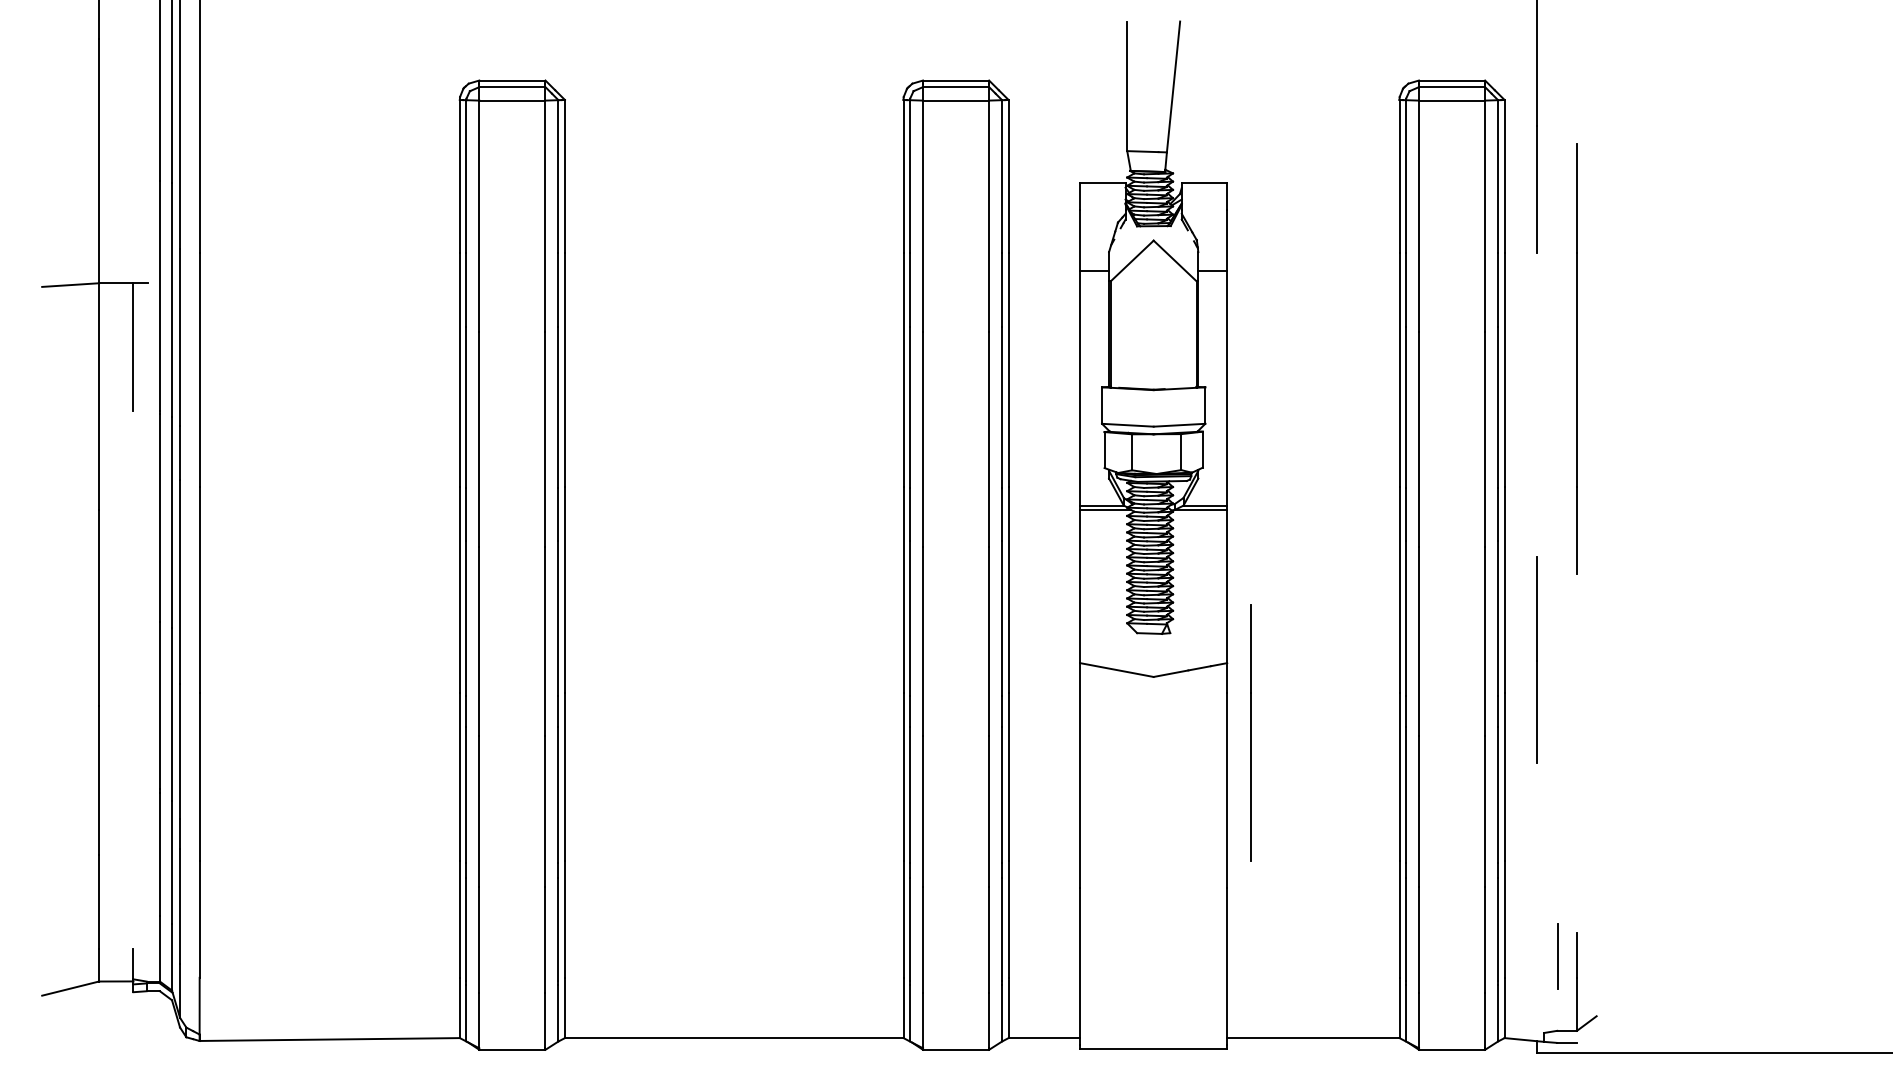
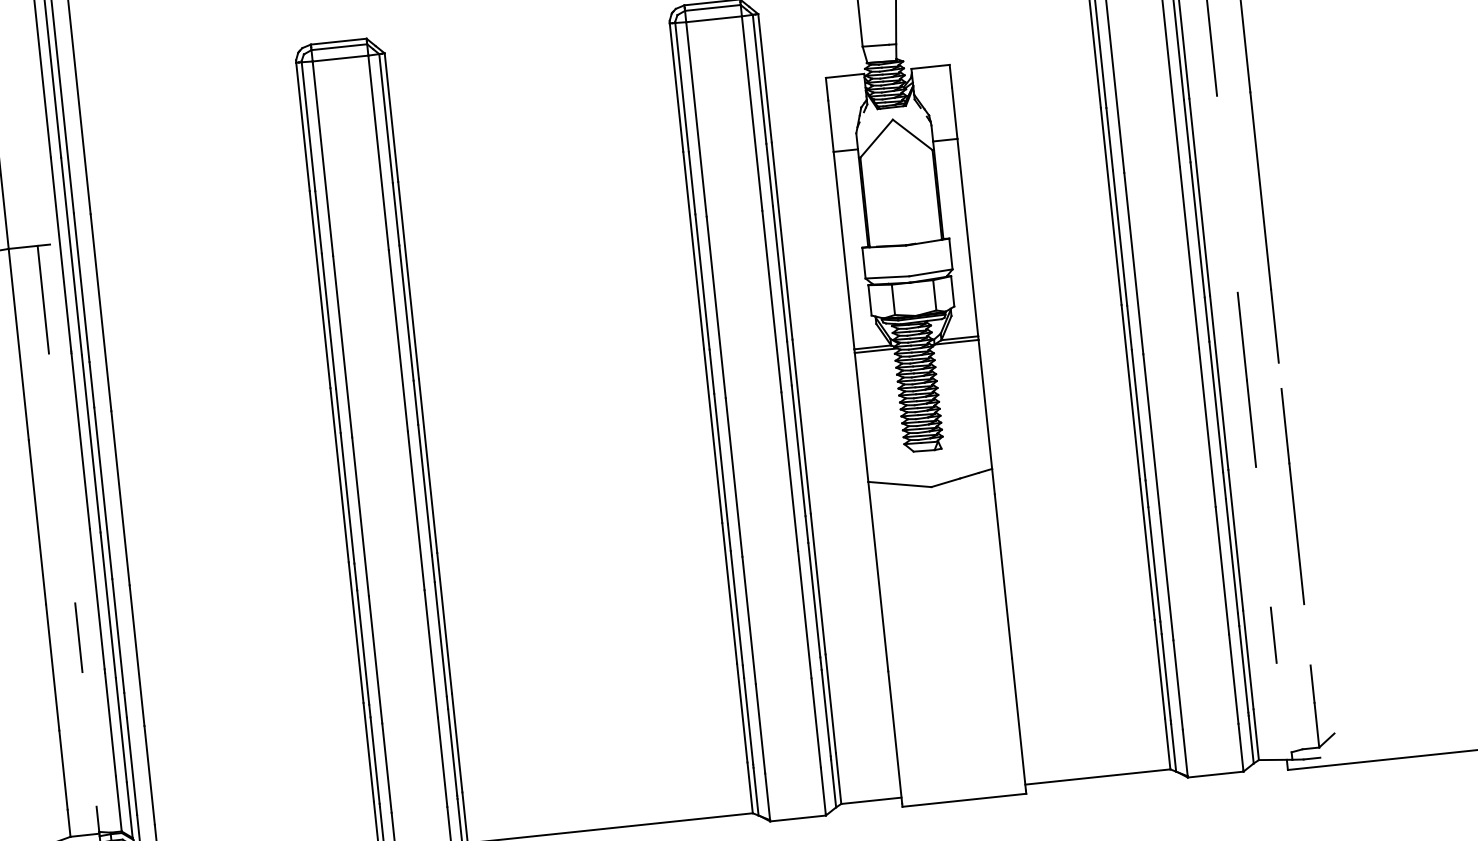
line: (1536, 659) -> (1246, 379), moved
line: (1250, 732) -> (1292, 496), moved
line: (133, 748) -> (78, 637), added
line: (1557, 956) -> (1272, 635), moved

